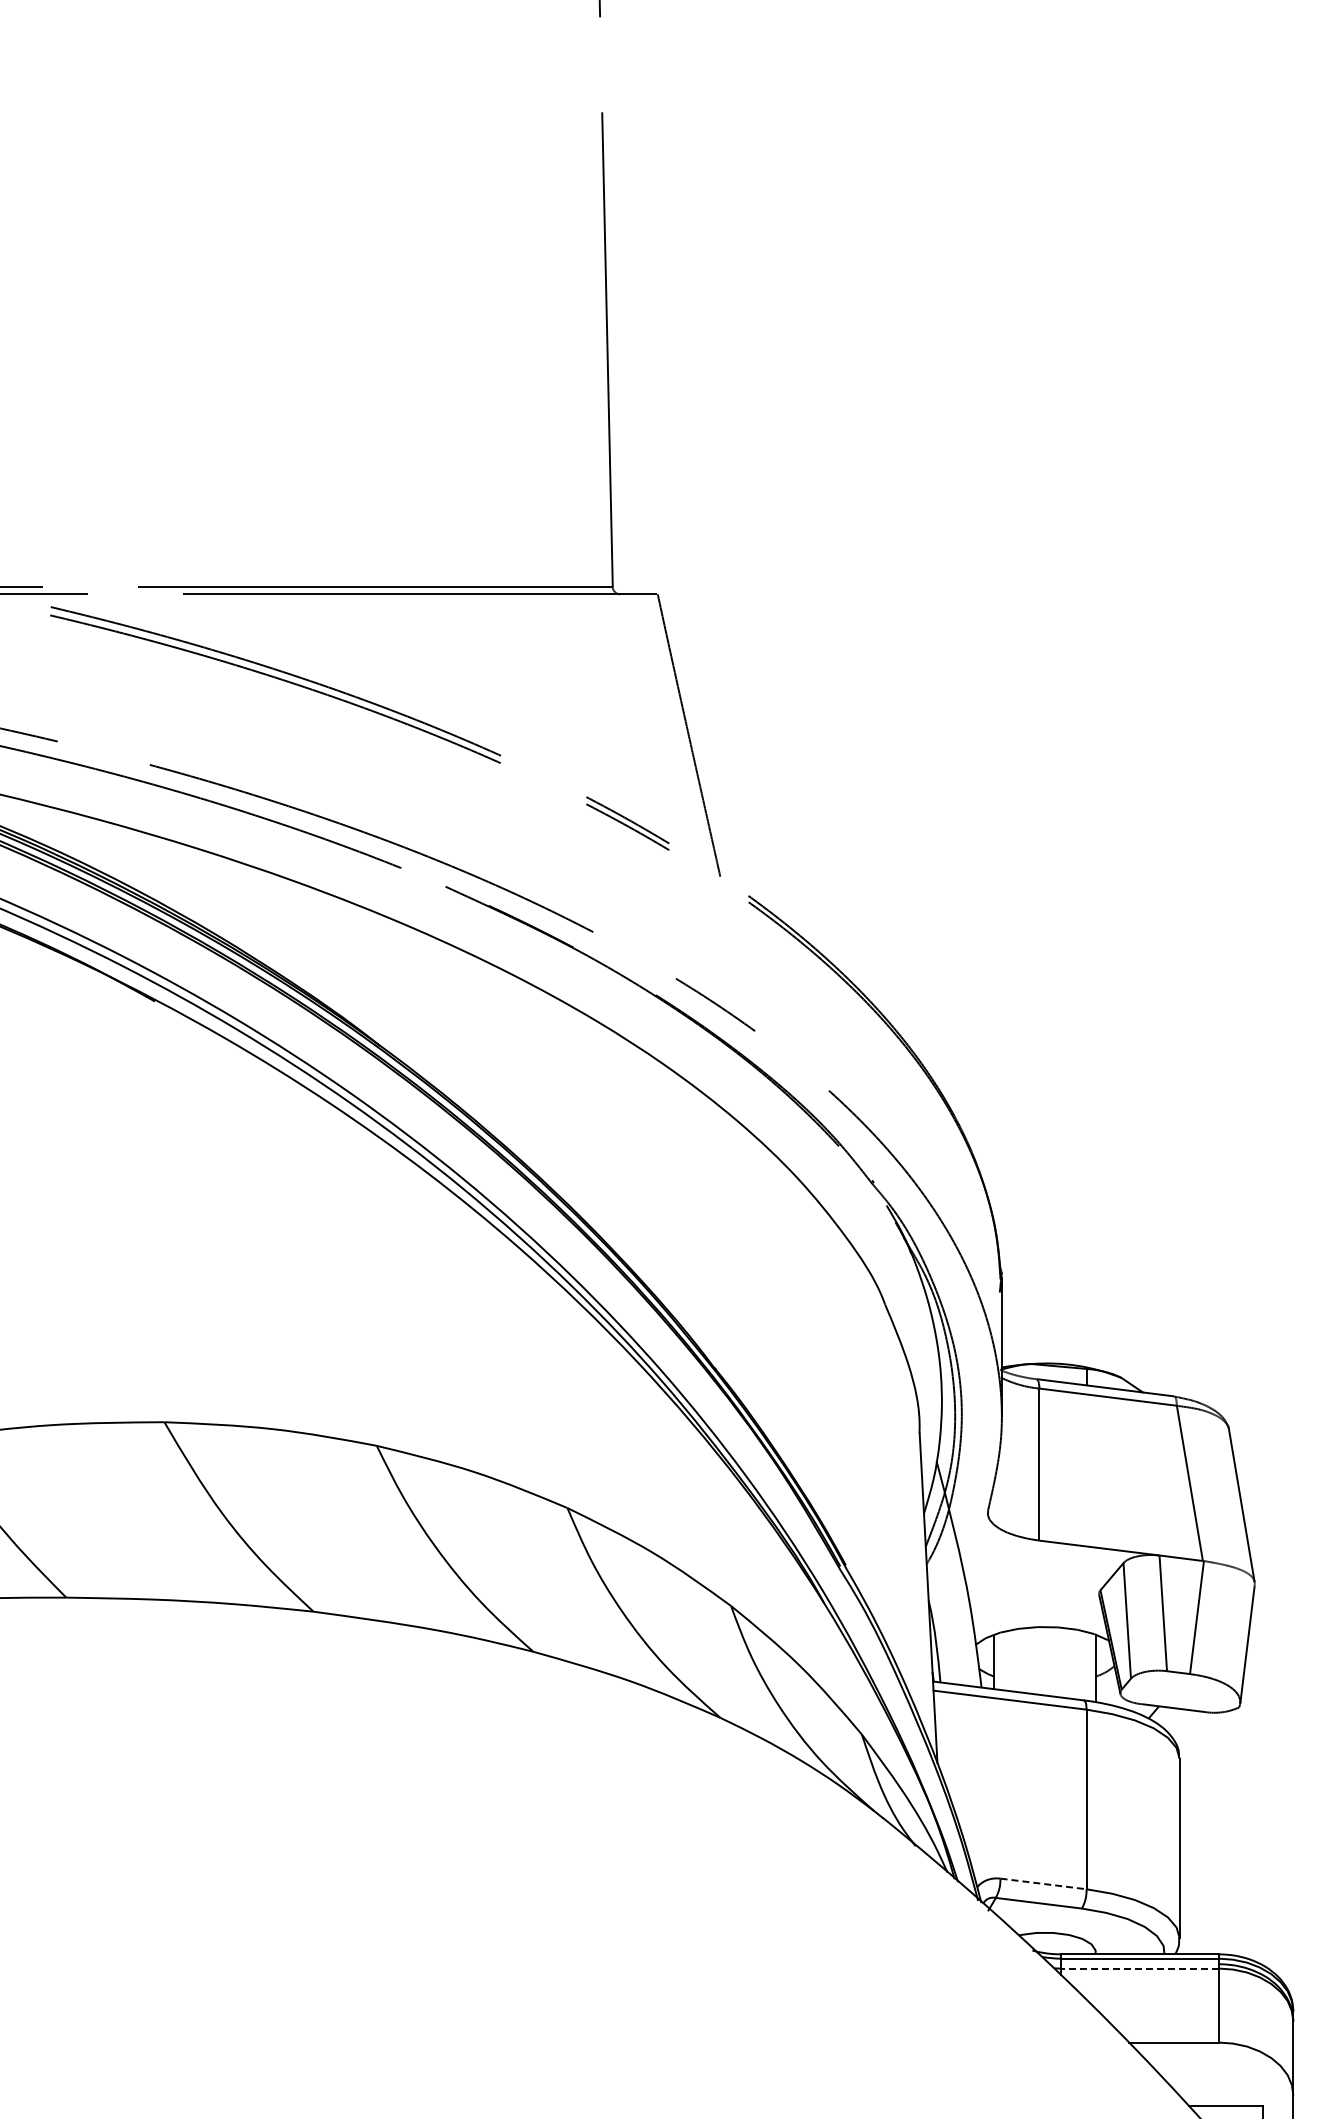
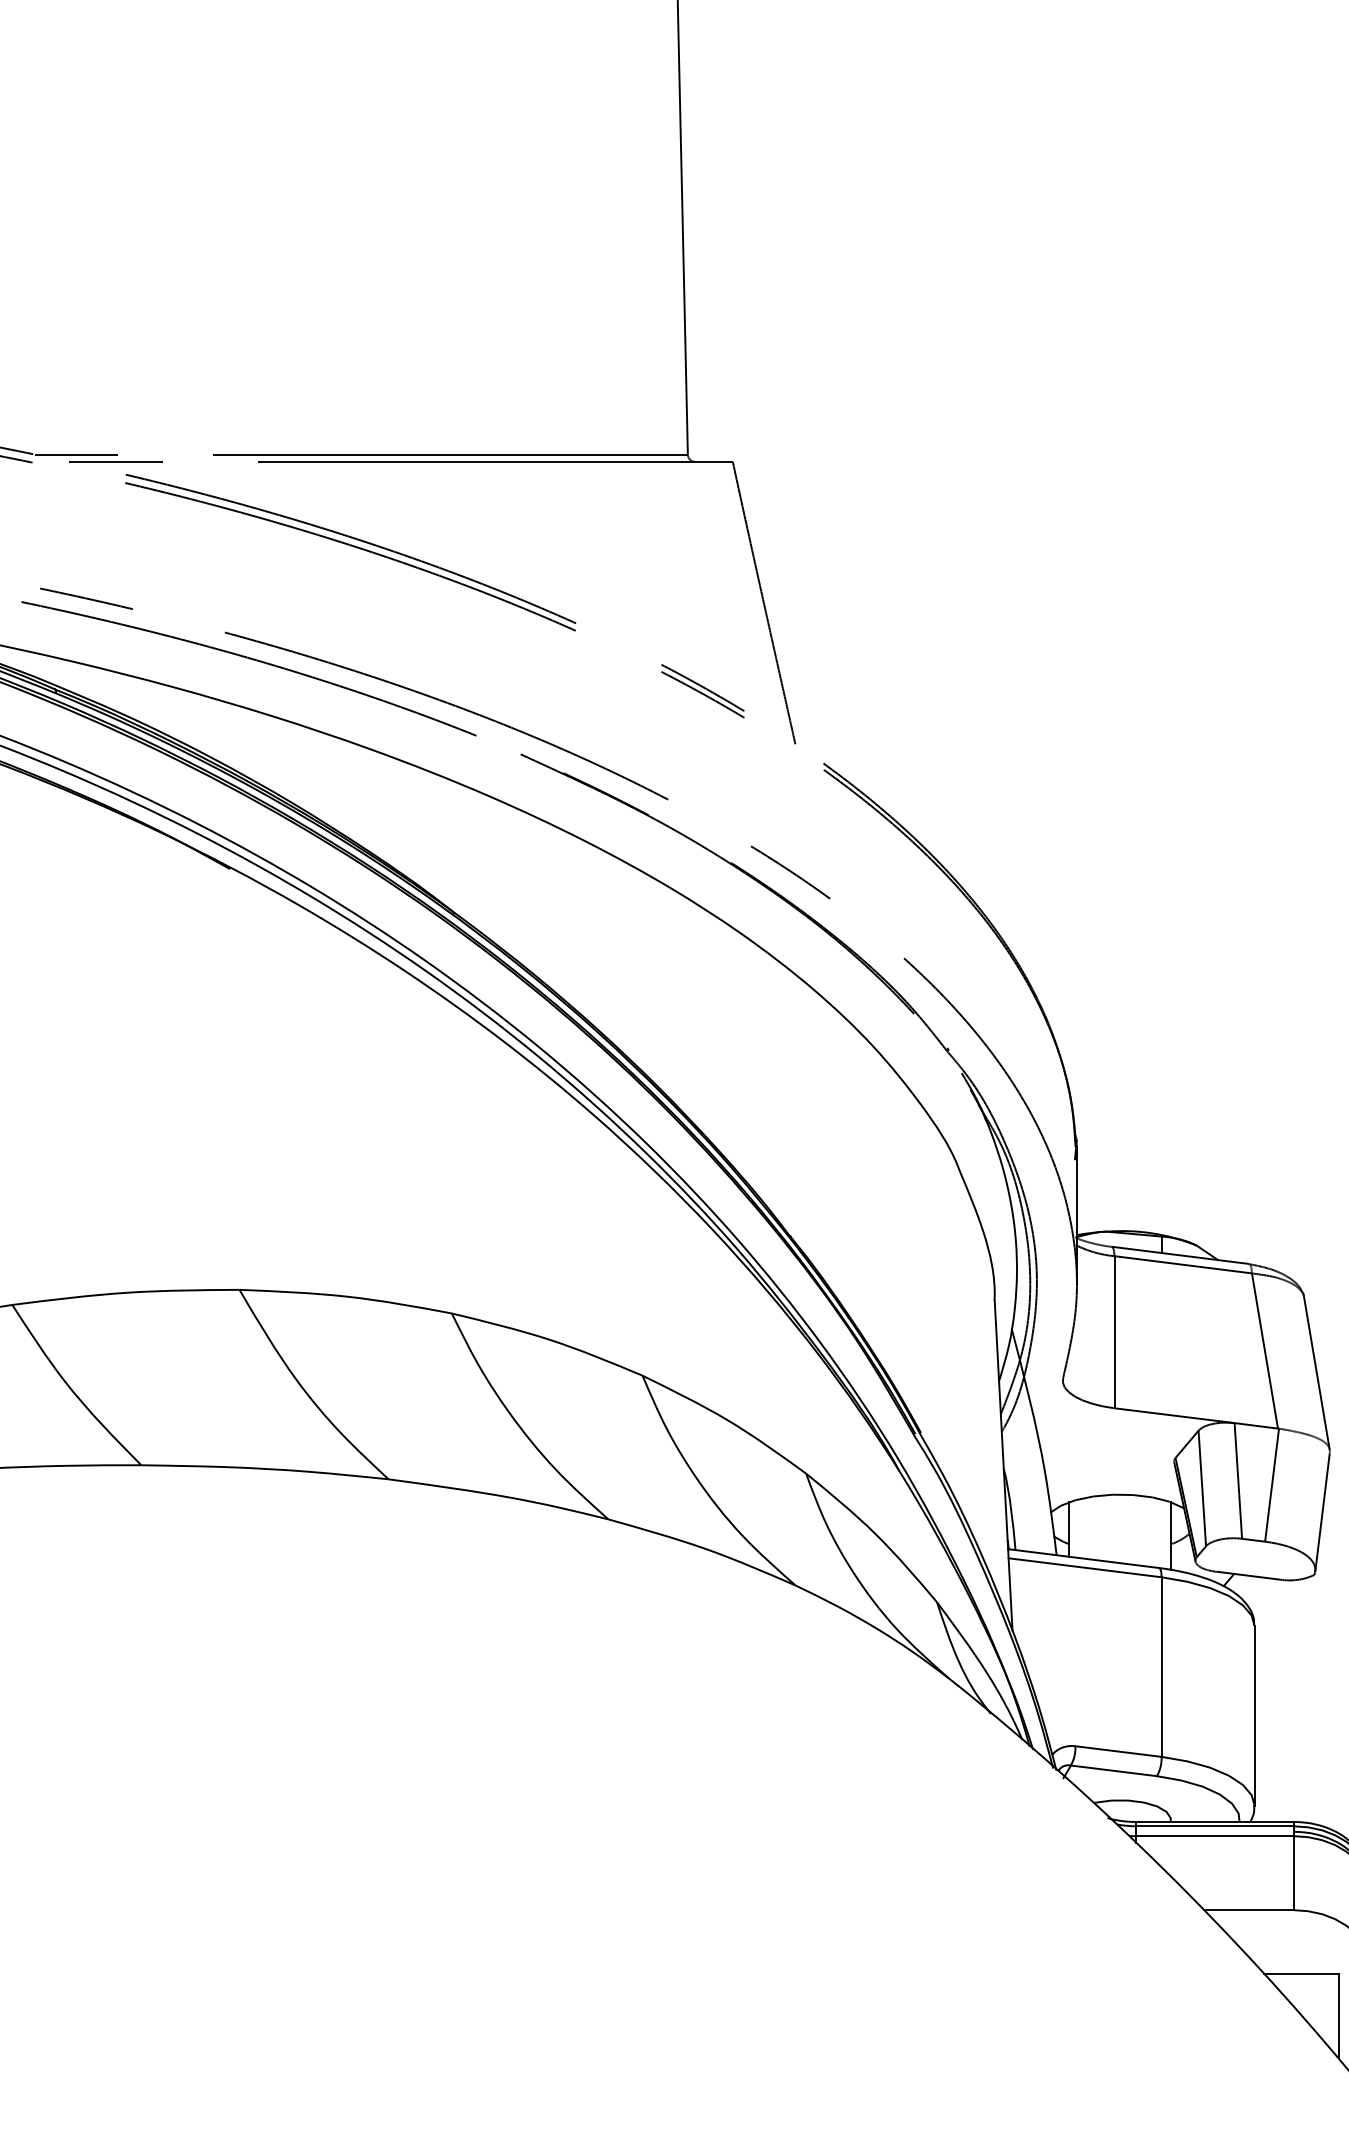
line: (1044, 1883) -> (1119, 1751), dashed -> solid
line: (1139, 1968) -> (1214, 1836), dashed -> solid

